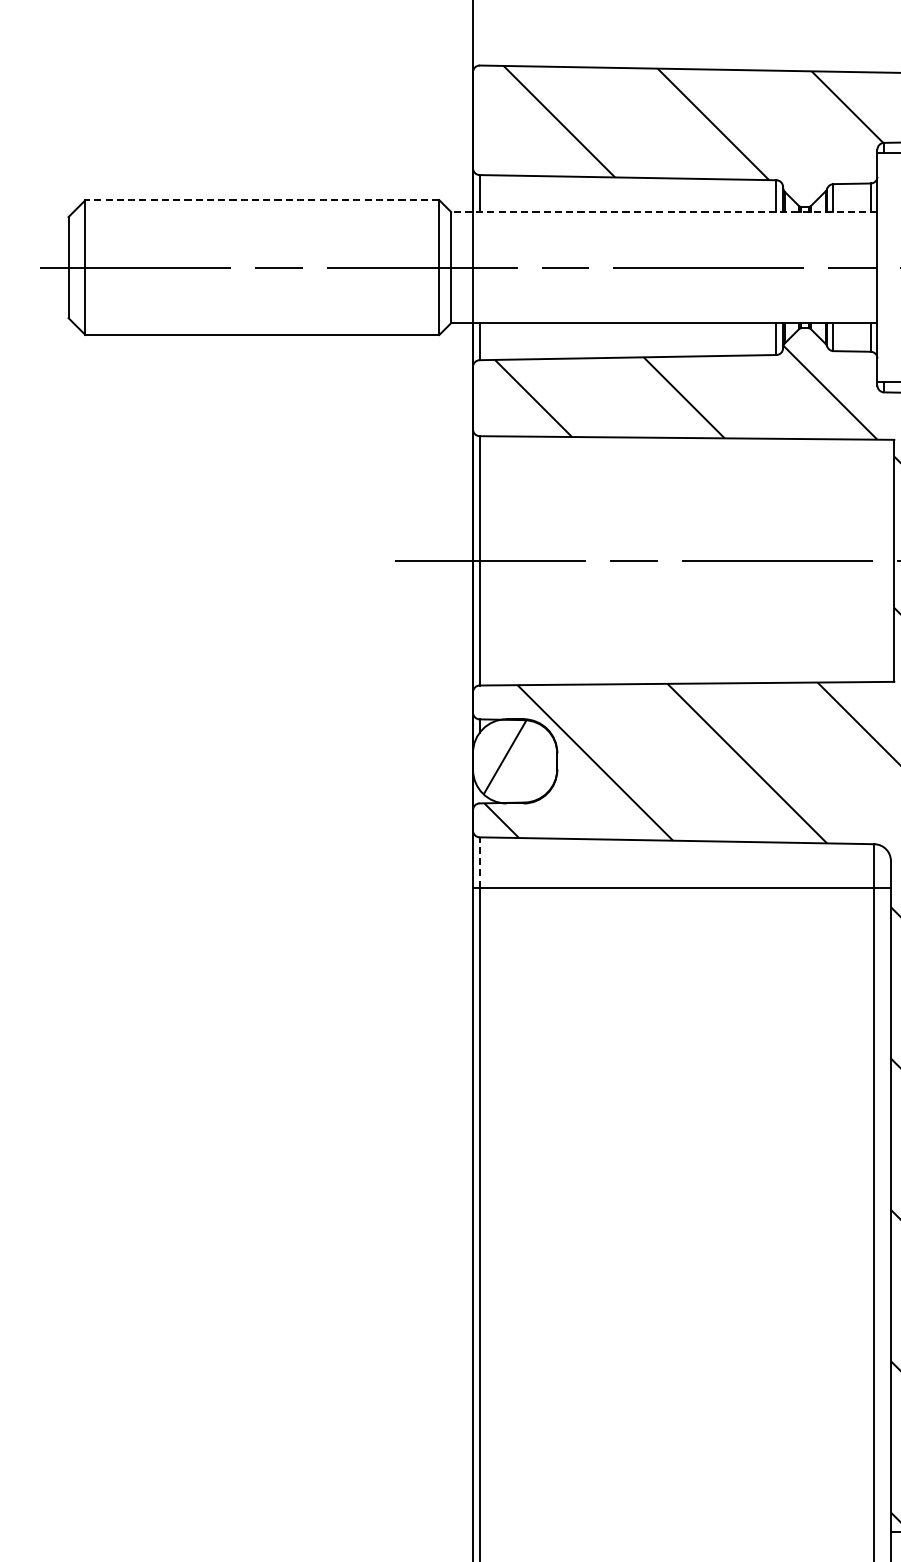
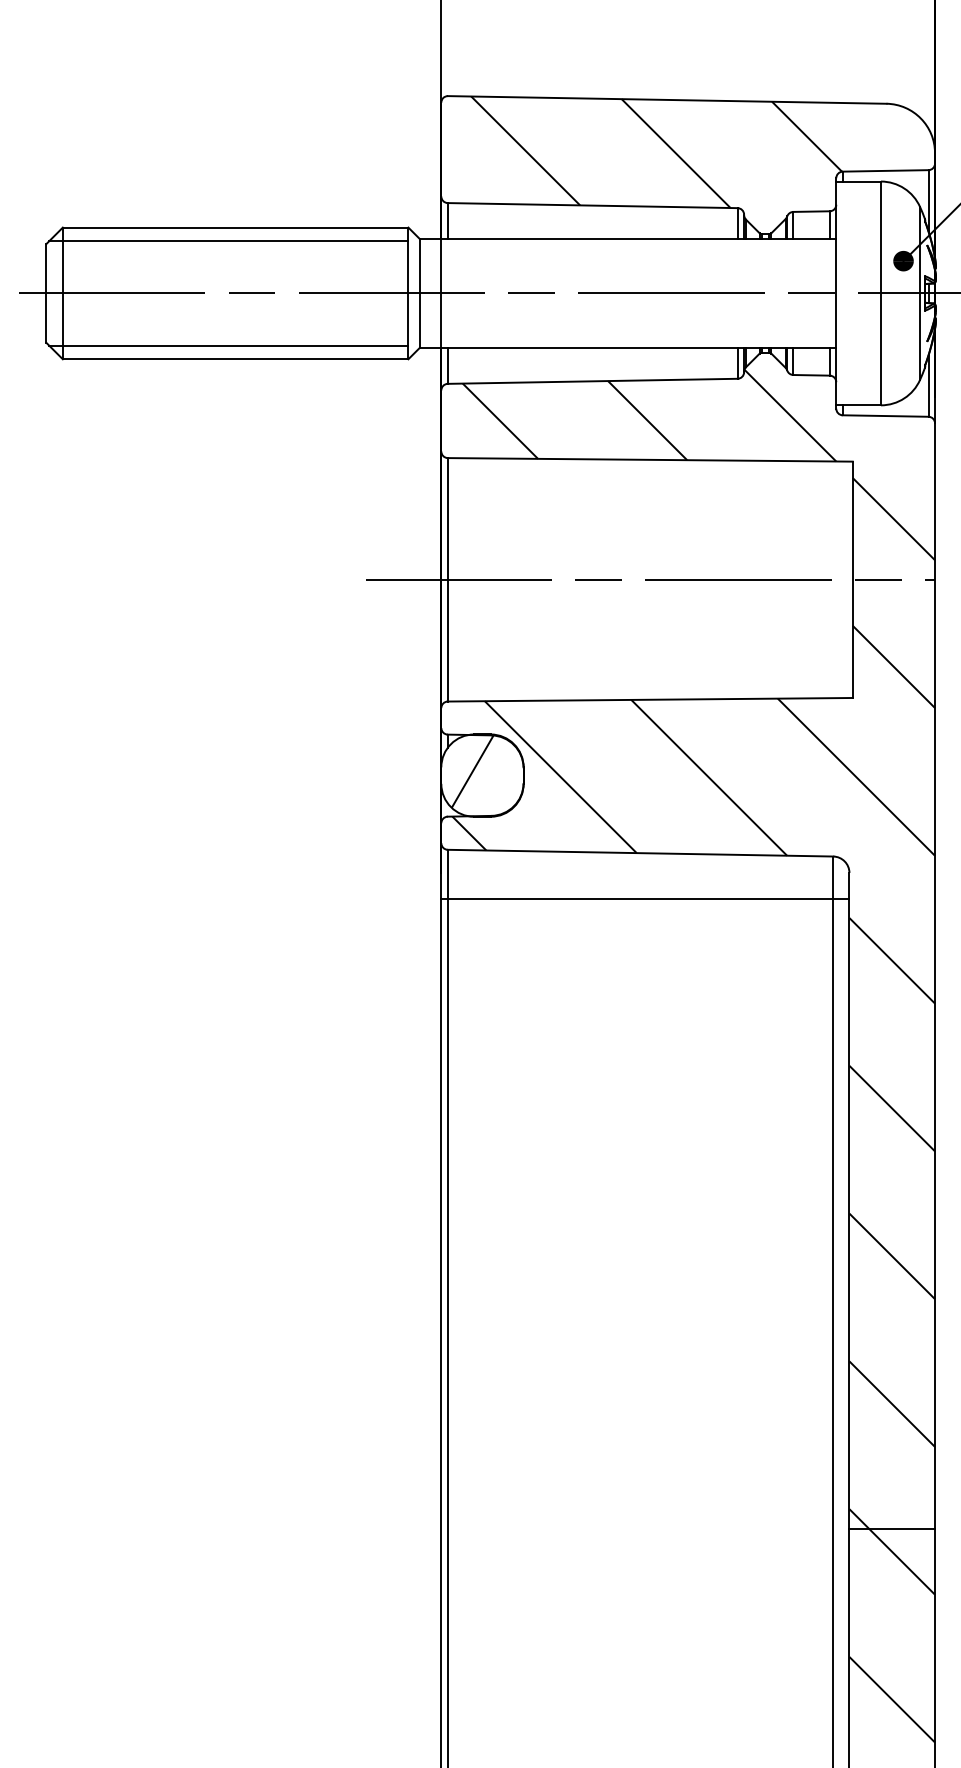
line: (262, 200) -> (235, 227), dashed -> solid
line: (663, 212) -> (627, 239), dashed -> solid
line: (255, 214) -> (228, 241), added
line: (255, 320) -> (228, 345), added
line: (479, 862) -> (447, 874), dashed -> solid

